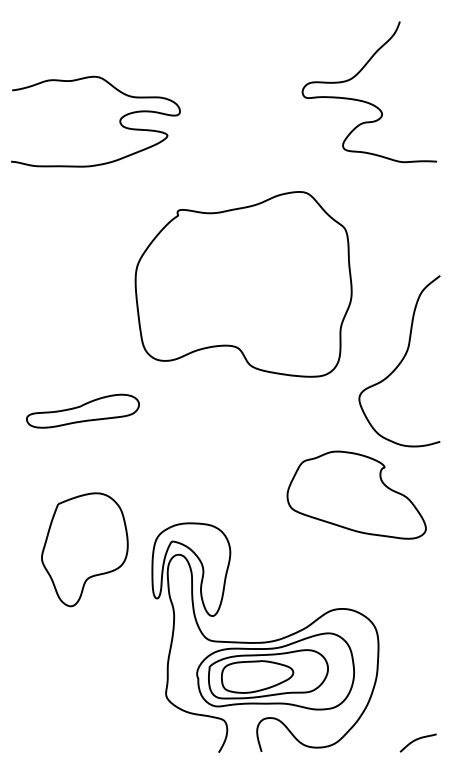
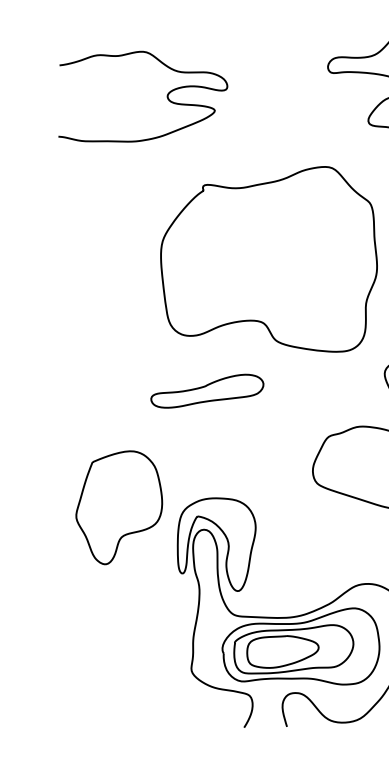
curve: (119, 121) -> (166, 96), moved
part: (82, 410) -> (206, 390), moved
part: (84, 549) -> (118, 507), moved

